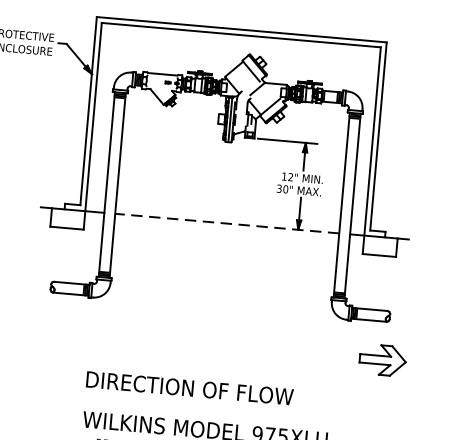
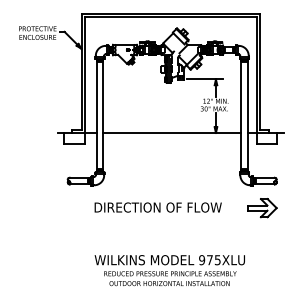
line: (227, 222) -> (172, 132), dashed -> solid
part: (382, 360) -> (262, 208), moved
text: (188, 388) -> (157, 207), moved

